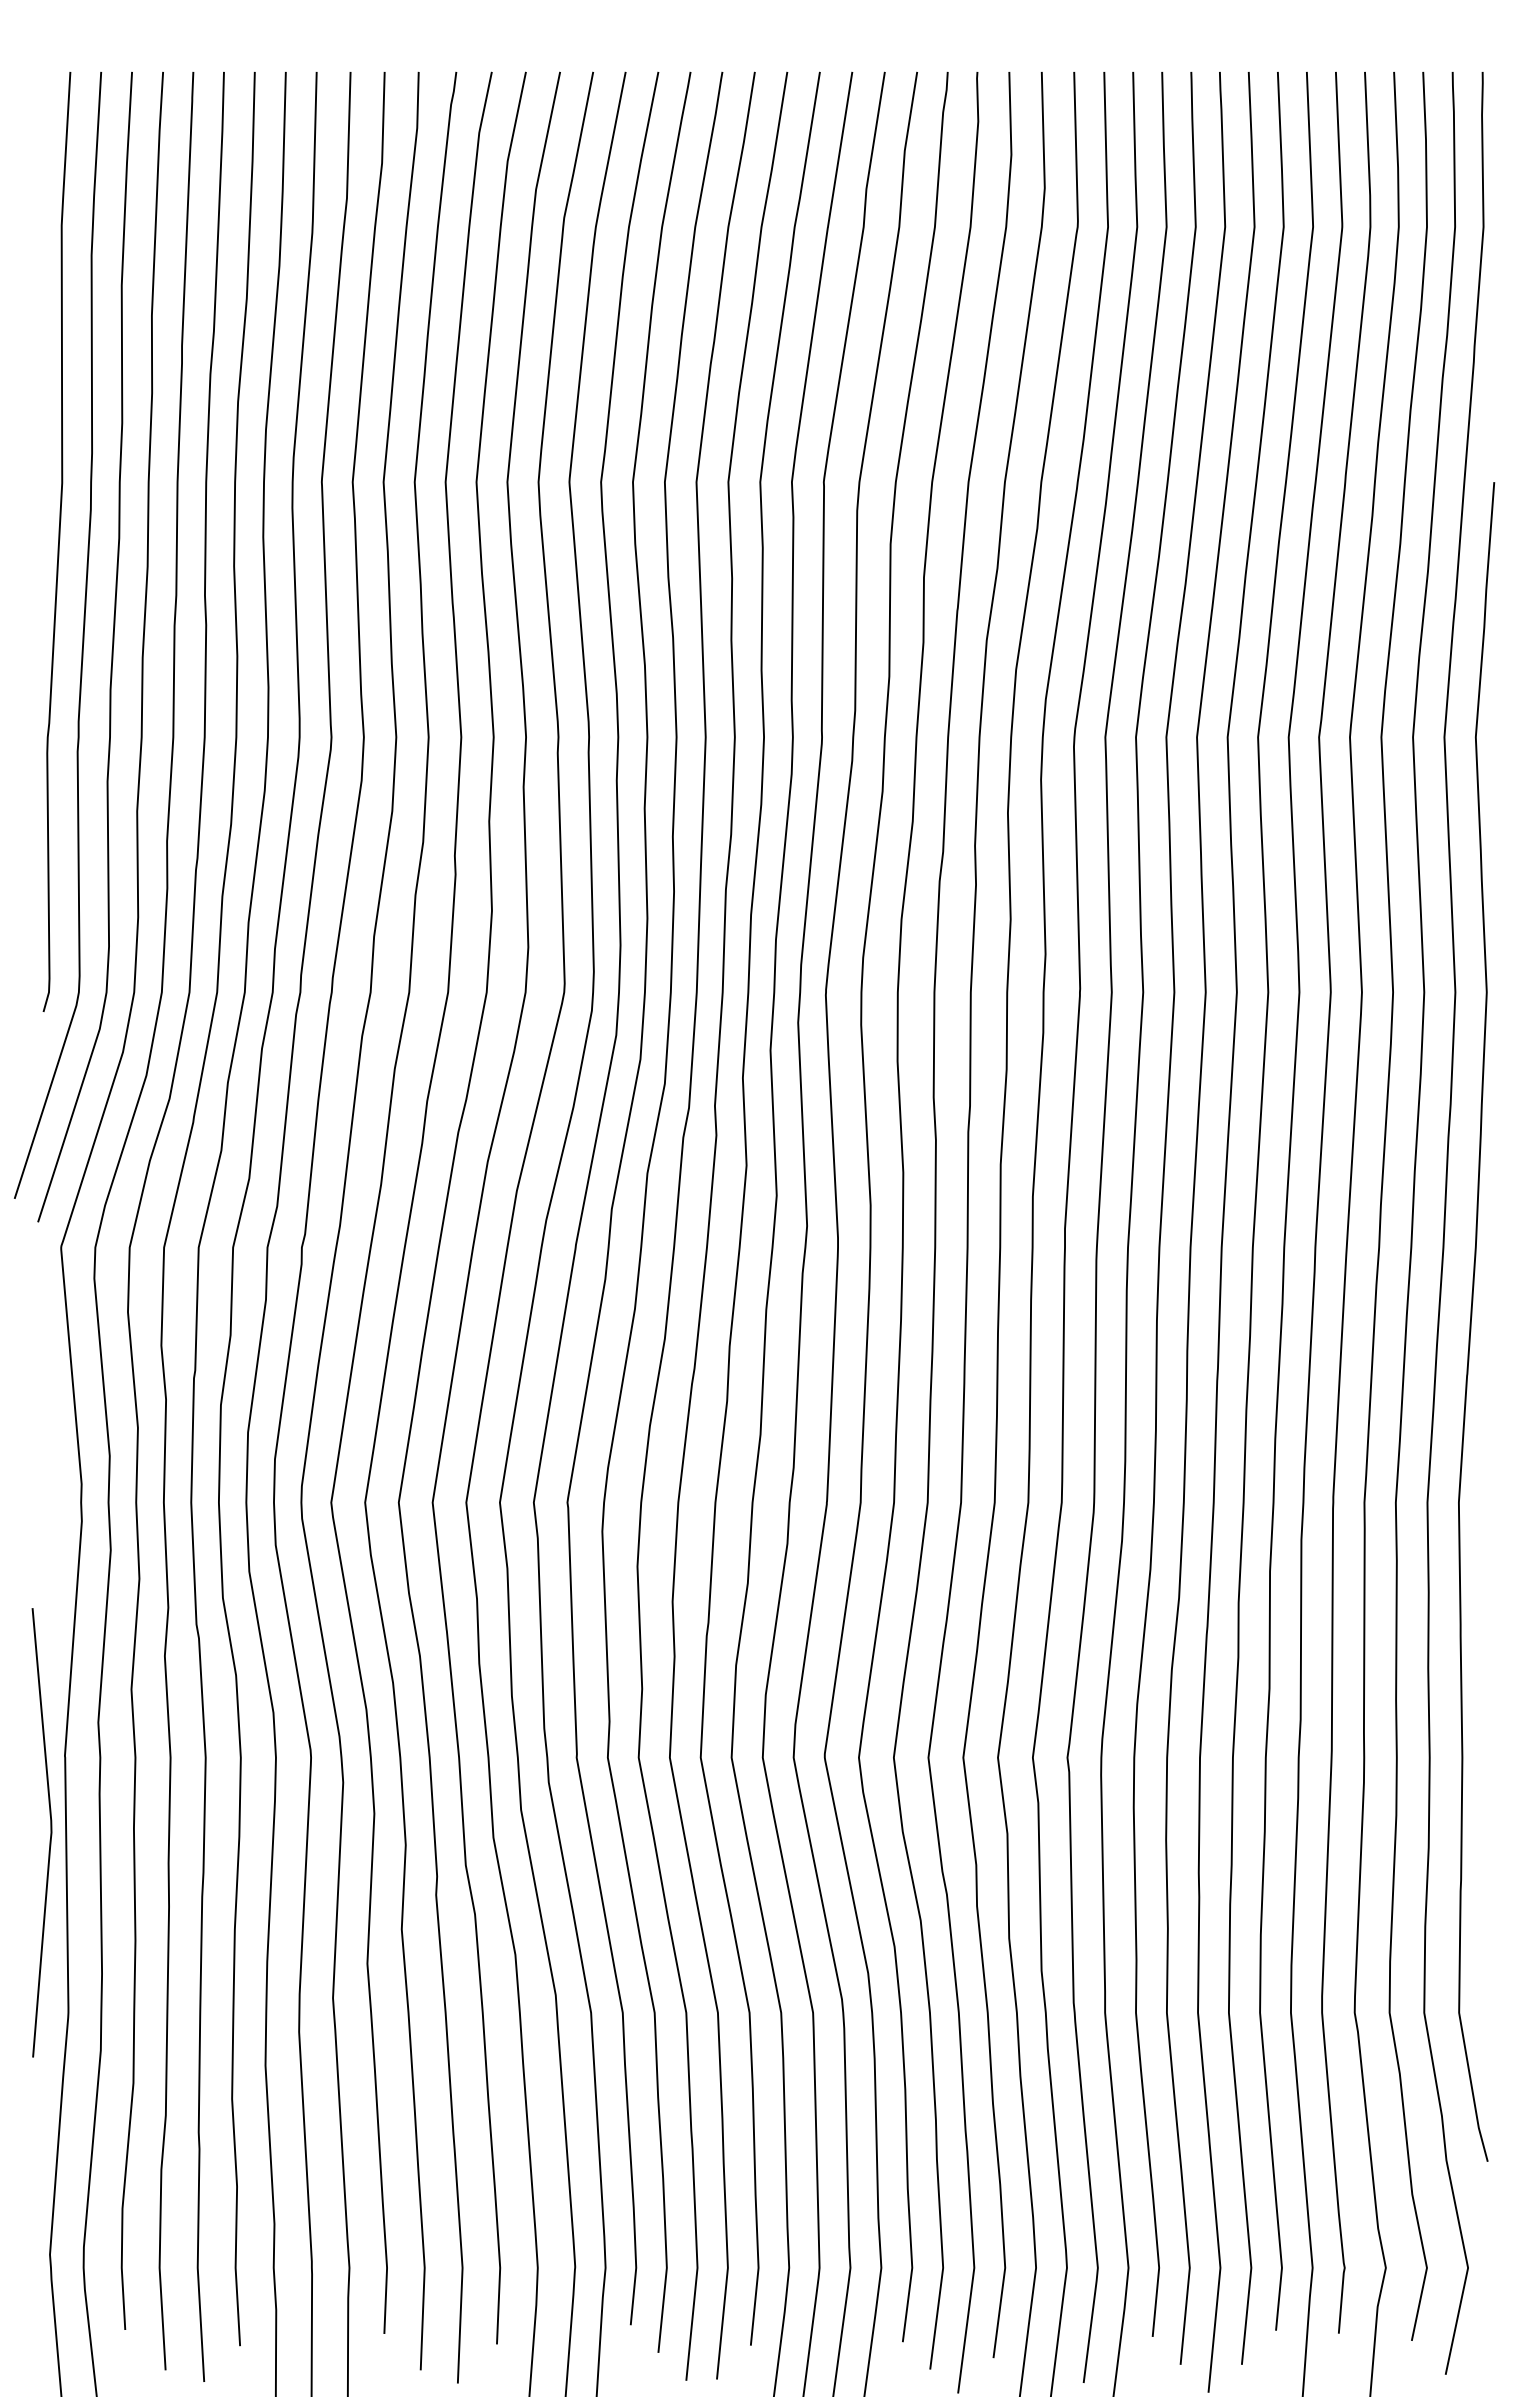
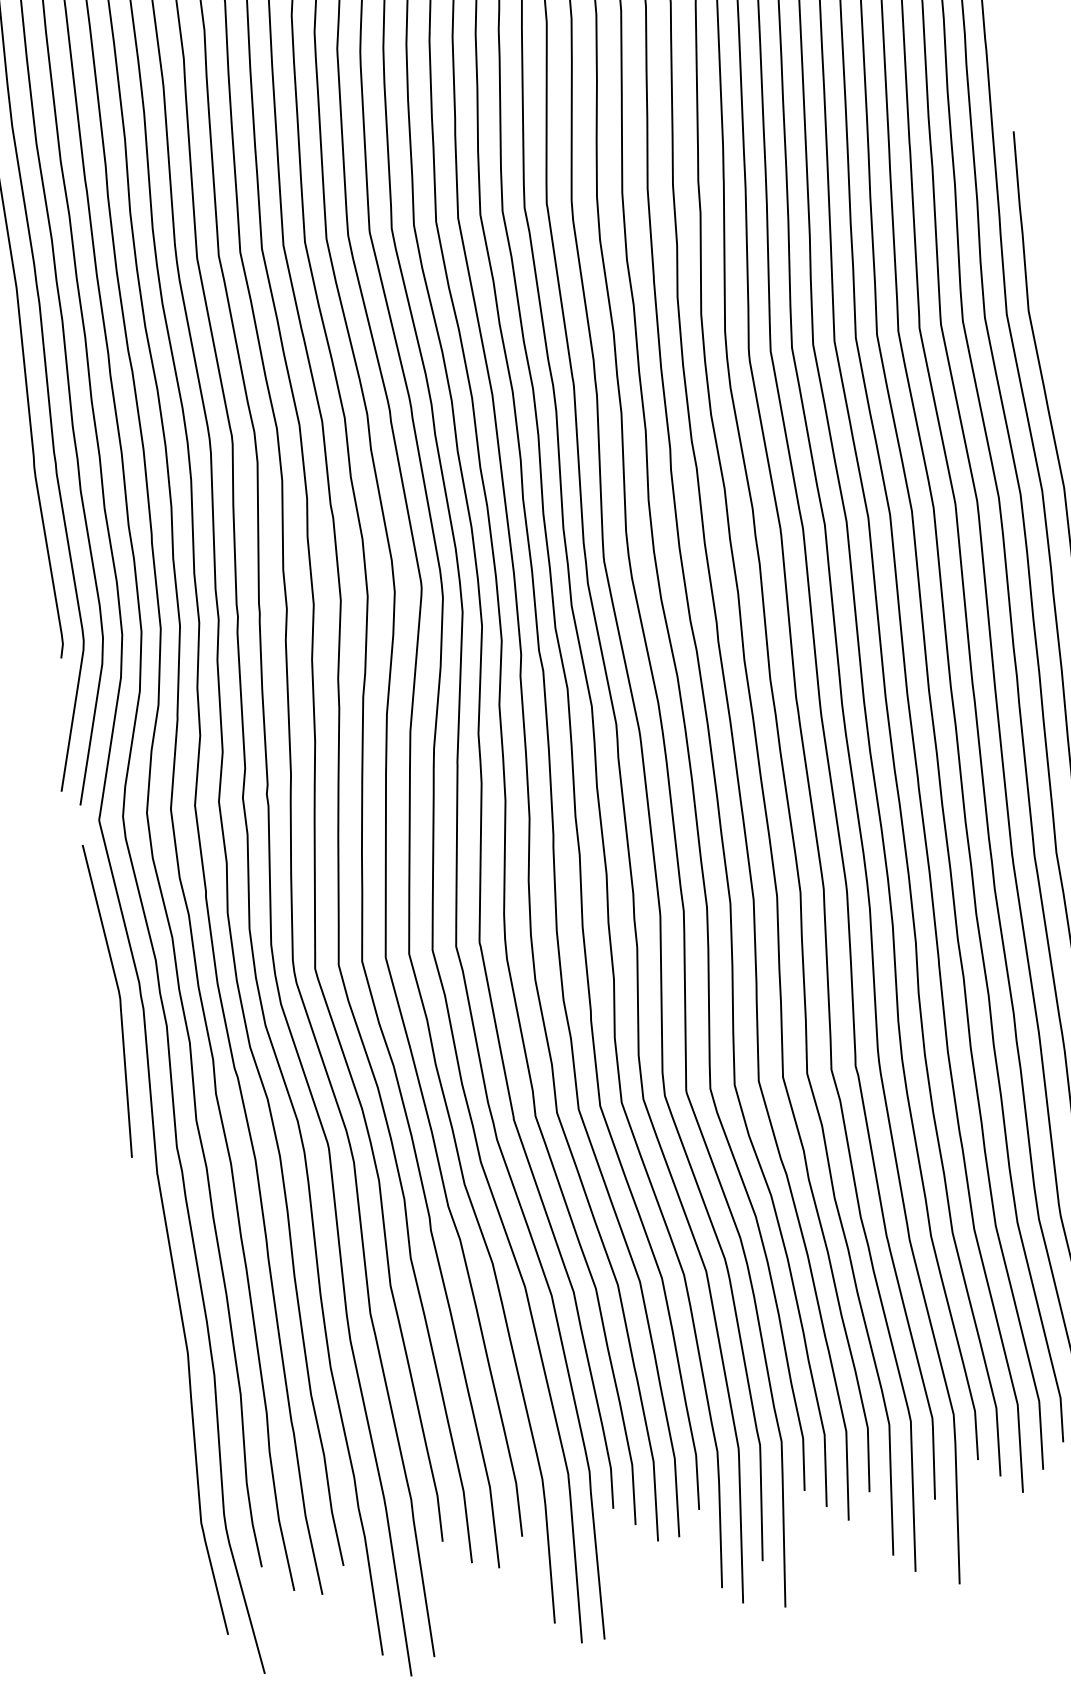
line: (50, 1832) -> (119, 999), moved

